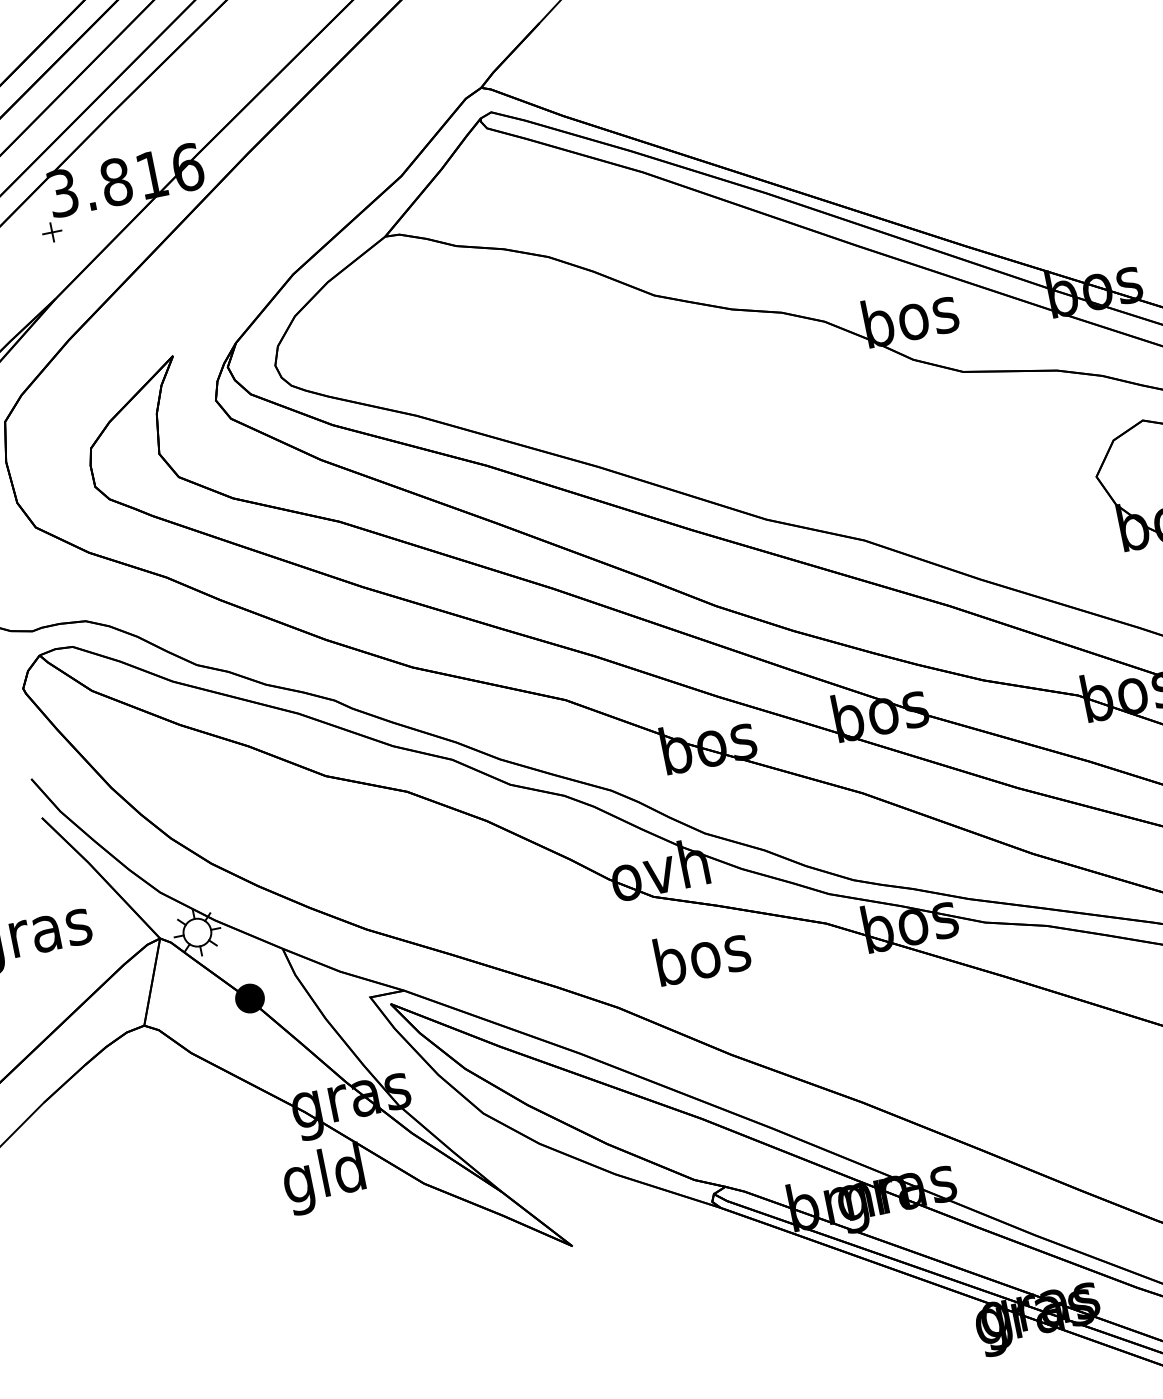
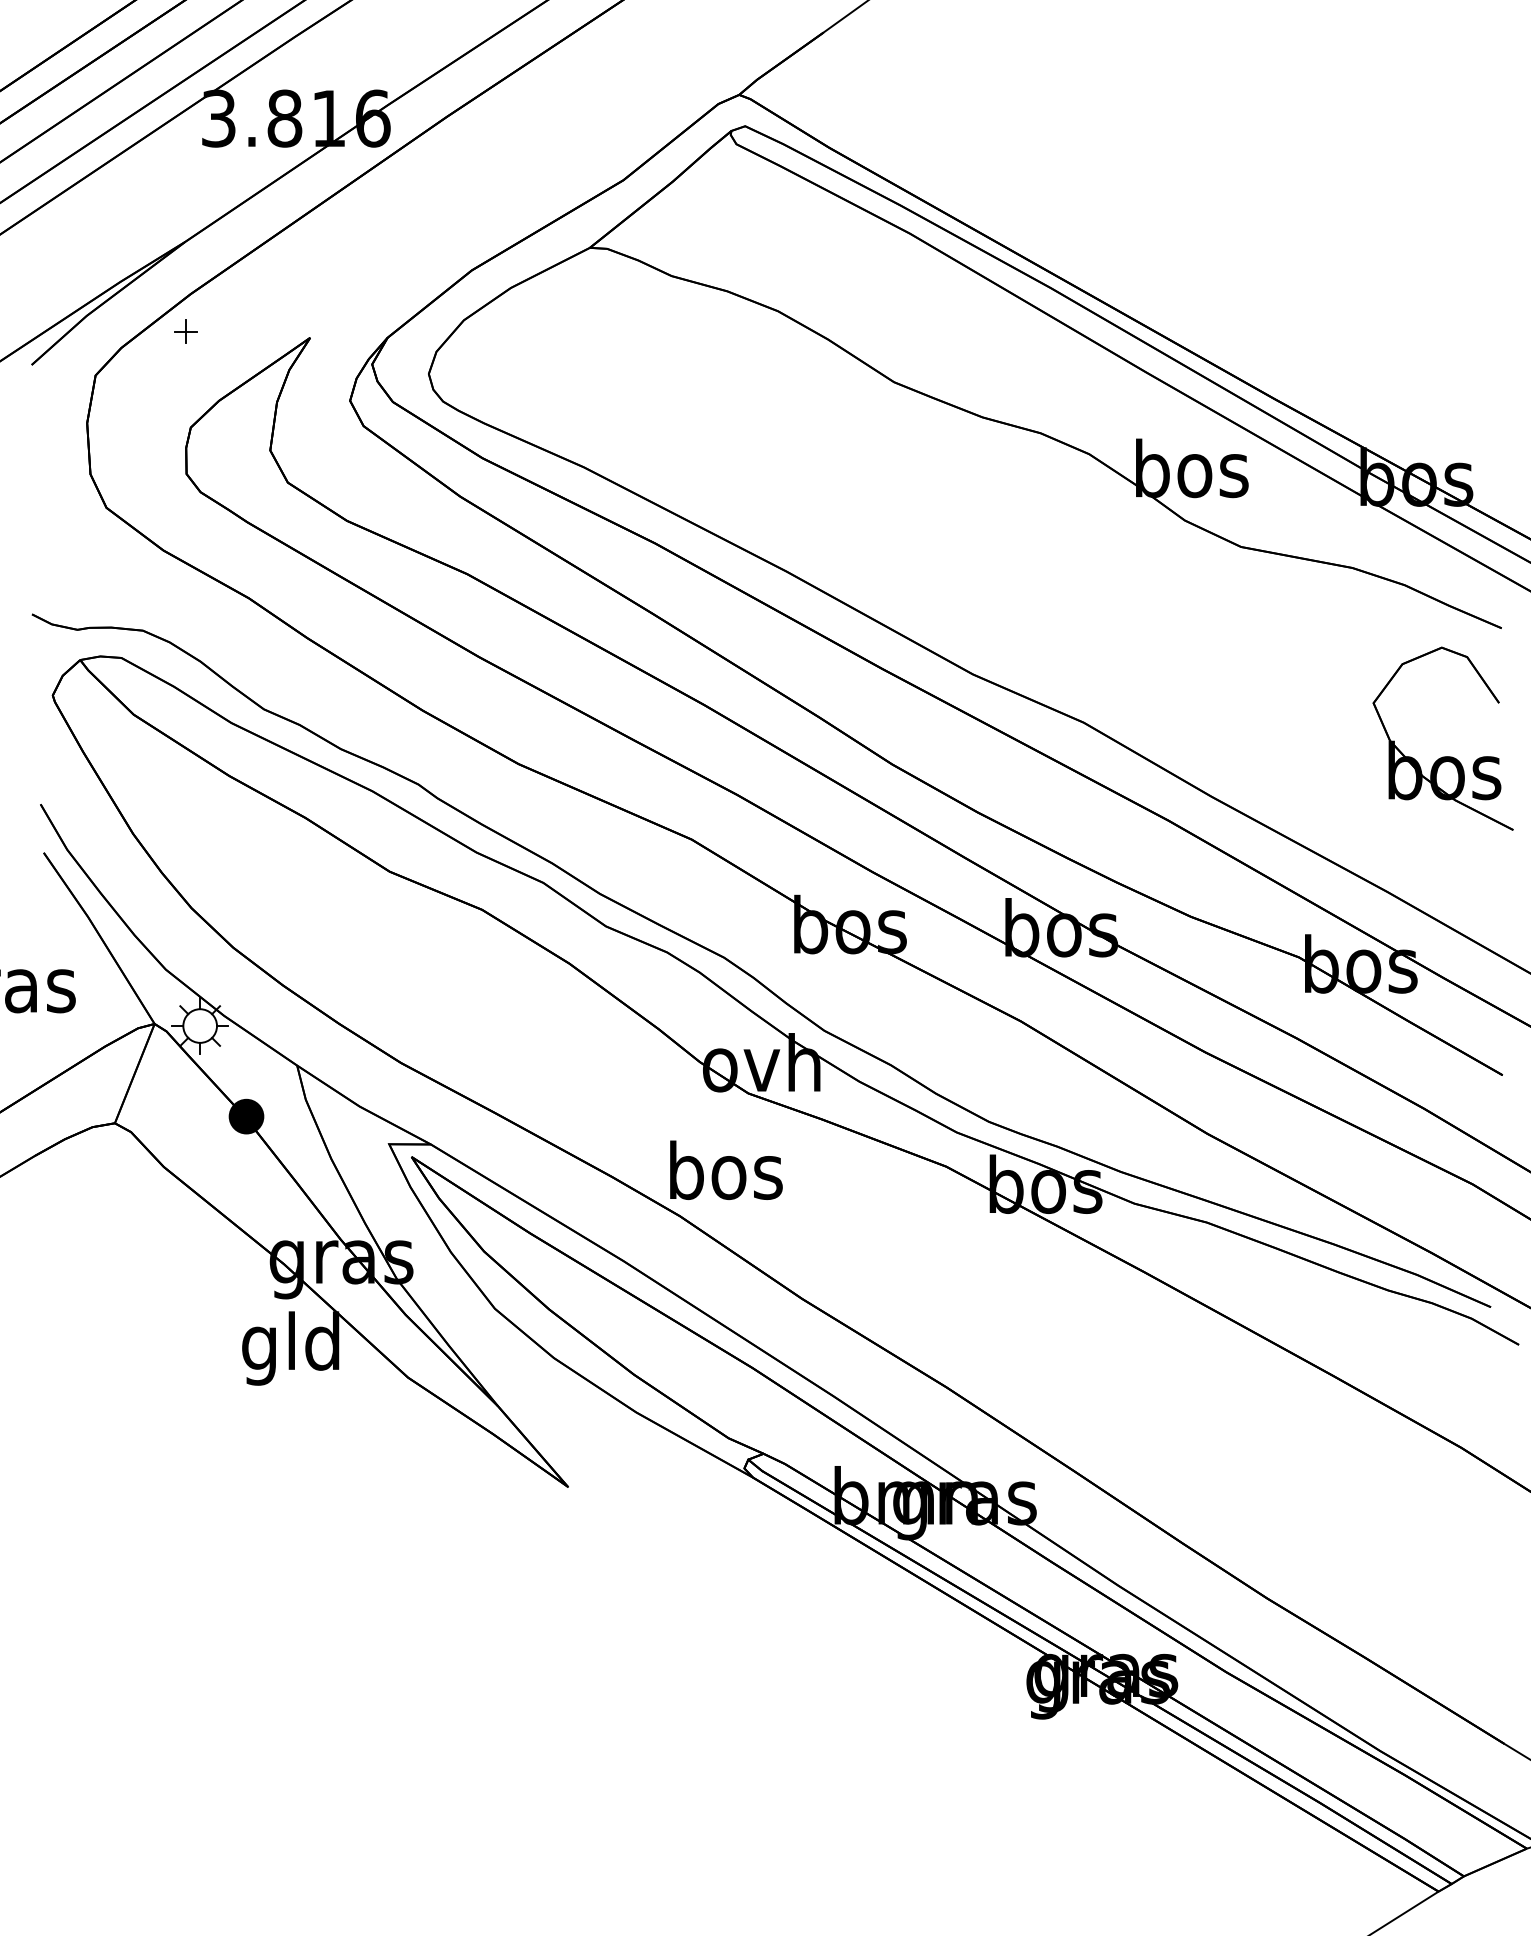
part: (51, 232) -> (185, 331), moved
text: (702, 953) -> (726, 1169), moved

